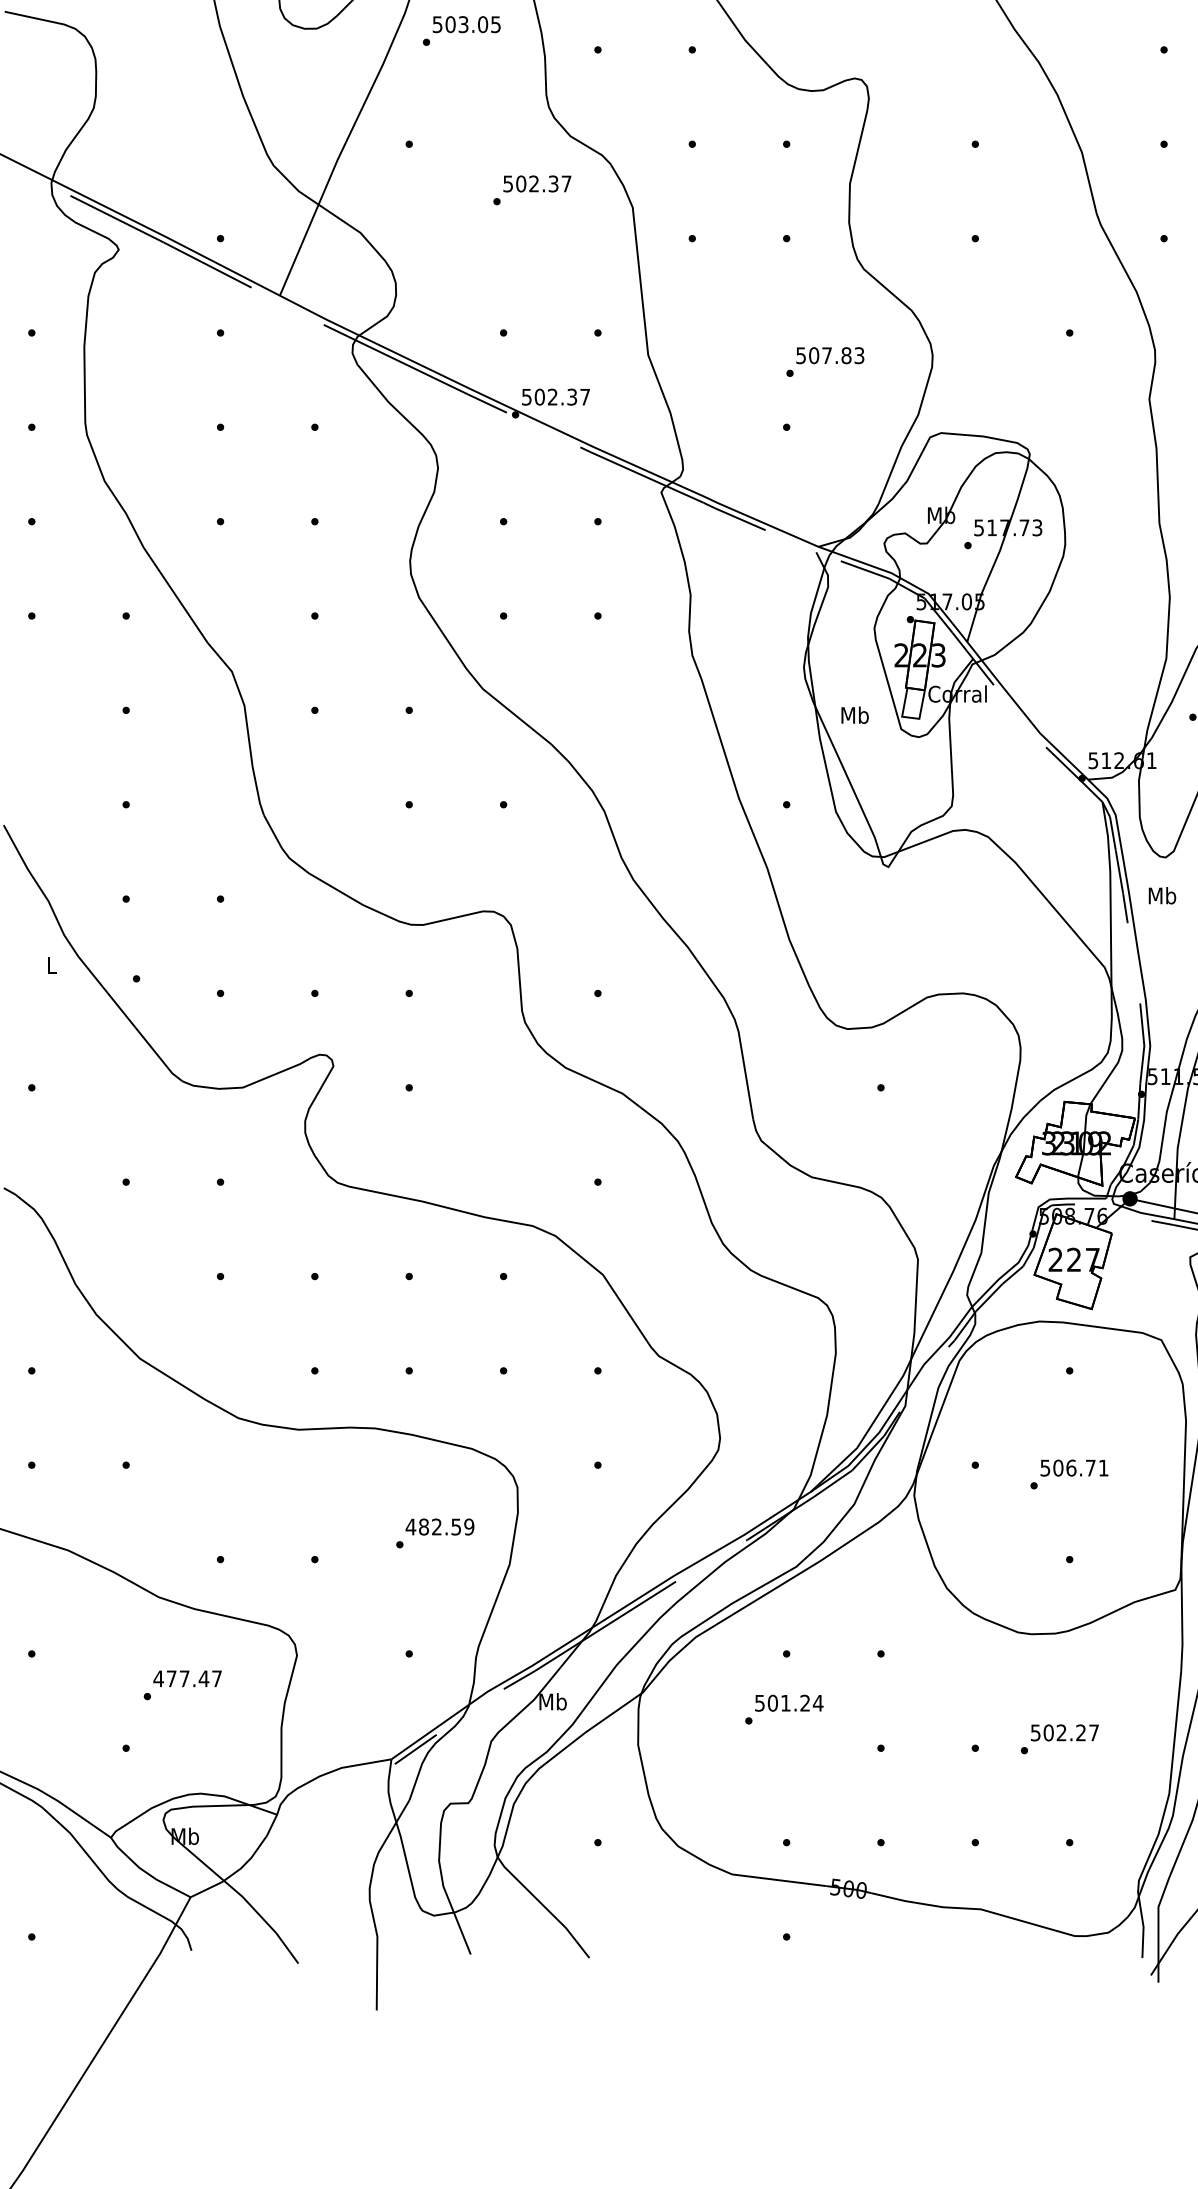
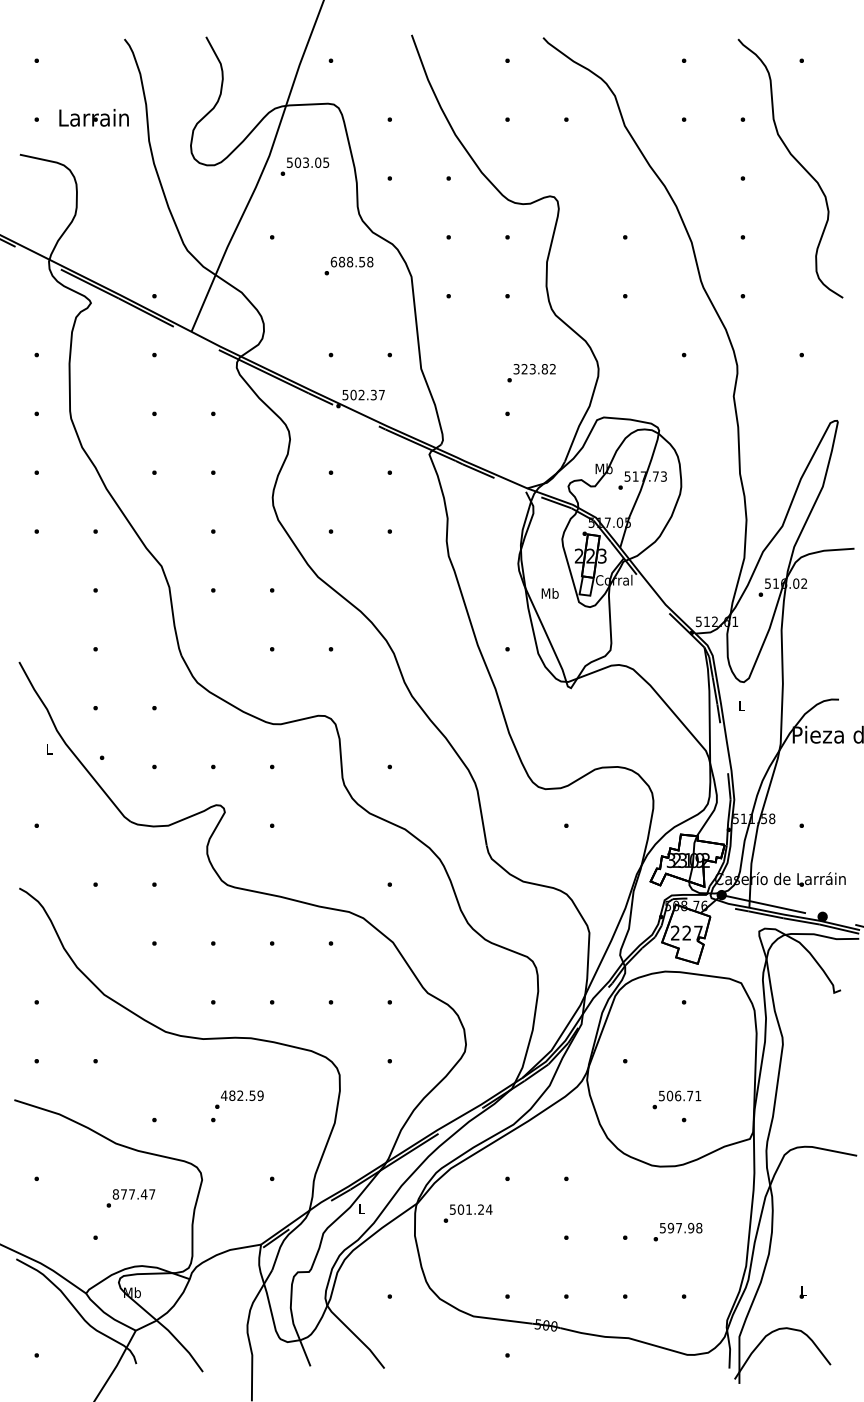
text: (536, 182) -> (351, 261), 502.37 -> 688.58
text: (829, 356) -> (534, 369), 507.83 -> 323.82
text: (1161, 894) -> (741, 705), Mb -> L
text: (1068, 1473) -> (676, 1099), moved
text: (435, 1533) -> (239, 1099), moved
text: (158, 1678) -> (115, 1194), 477.47 -> 877.47
text: (552, 1701) -> (361, 1208), Mb -> L
text: (783, 1709) -> (467, 1213), moved
text: (1070, 1731) -> (684, 1227), 502.27 -> 597.98

